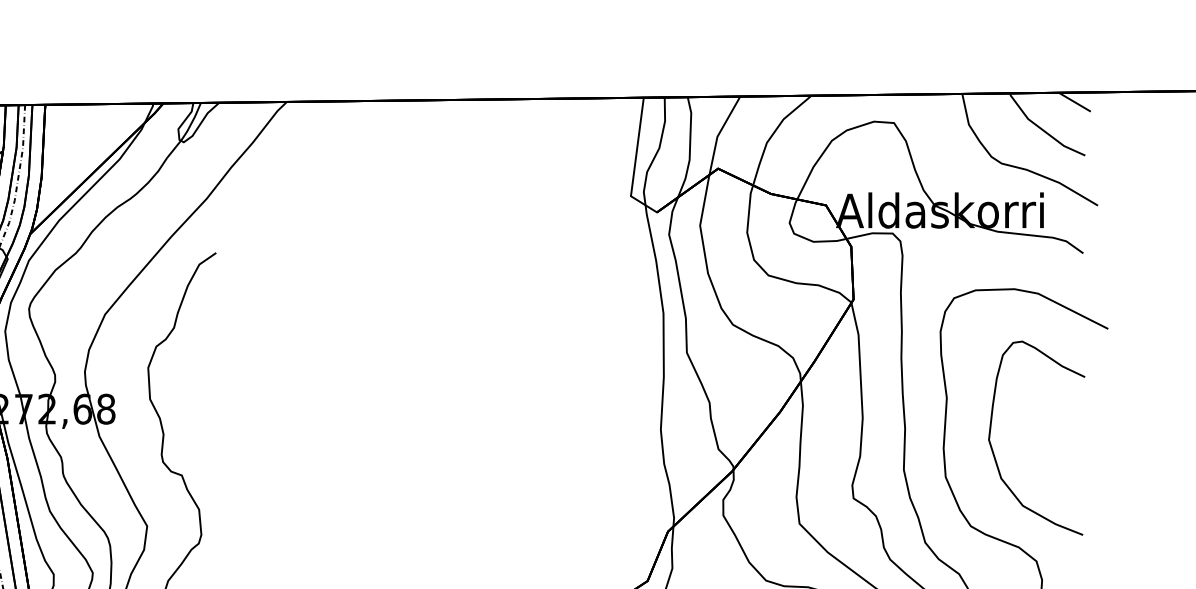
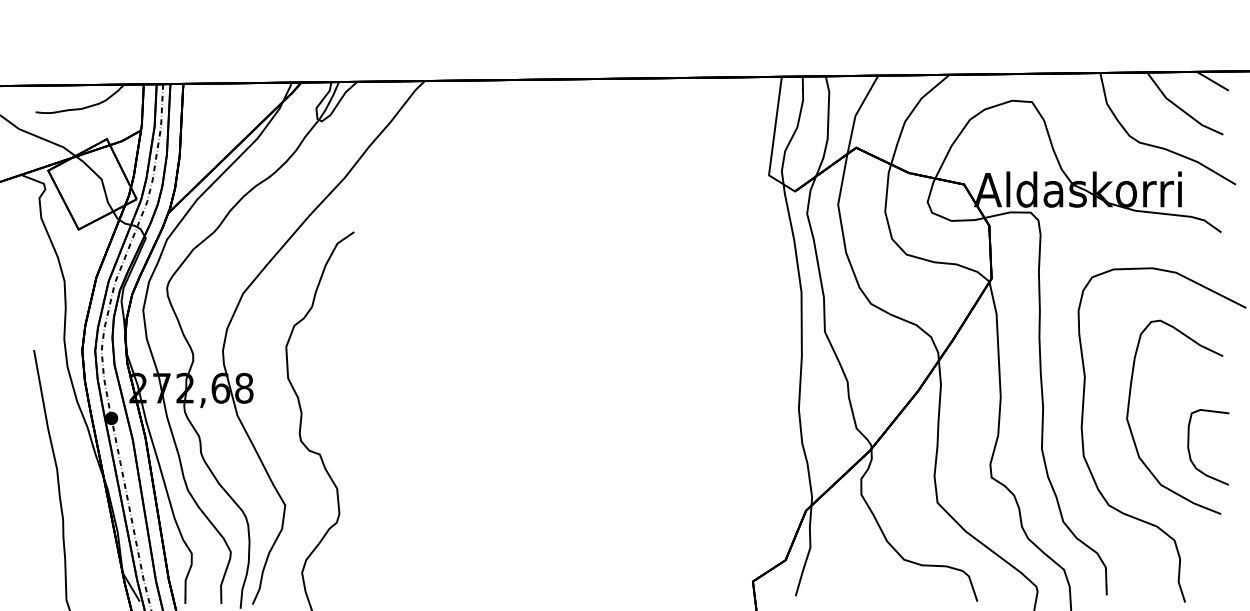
curve: (1052, 473) -> (1190, 452), added

